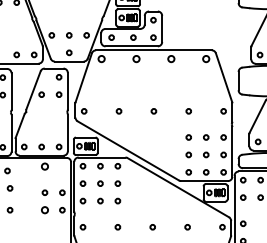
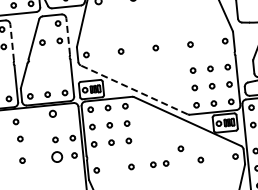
line: (67, 90) -> (67, 35), solid -> dashed
line: (11, 91) -> (12, 42), solid -> dashed
line: (128, 150) -> (134, 89), solid -> dashed
circle: (44, 210) -> (56, 157), size x1.6
circle: (168, 213) -> (180, 148), added
circle: (139, 227) -> (153, 165), added

